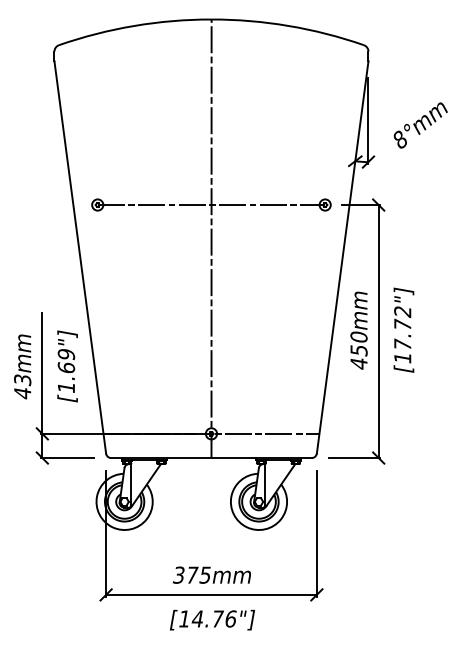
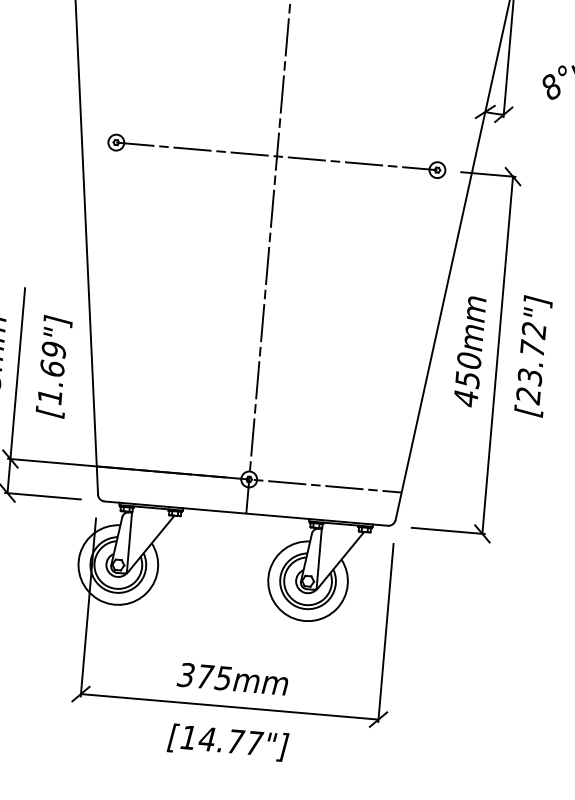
text: (402, 351) -> (528, 386), [17.72"] -> [23.72"]
text: (231, 618) -> (255, 742), [14.76"] -> [14.77"]

